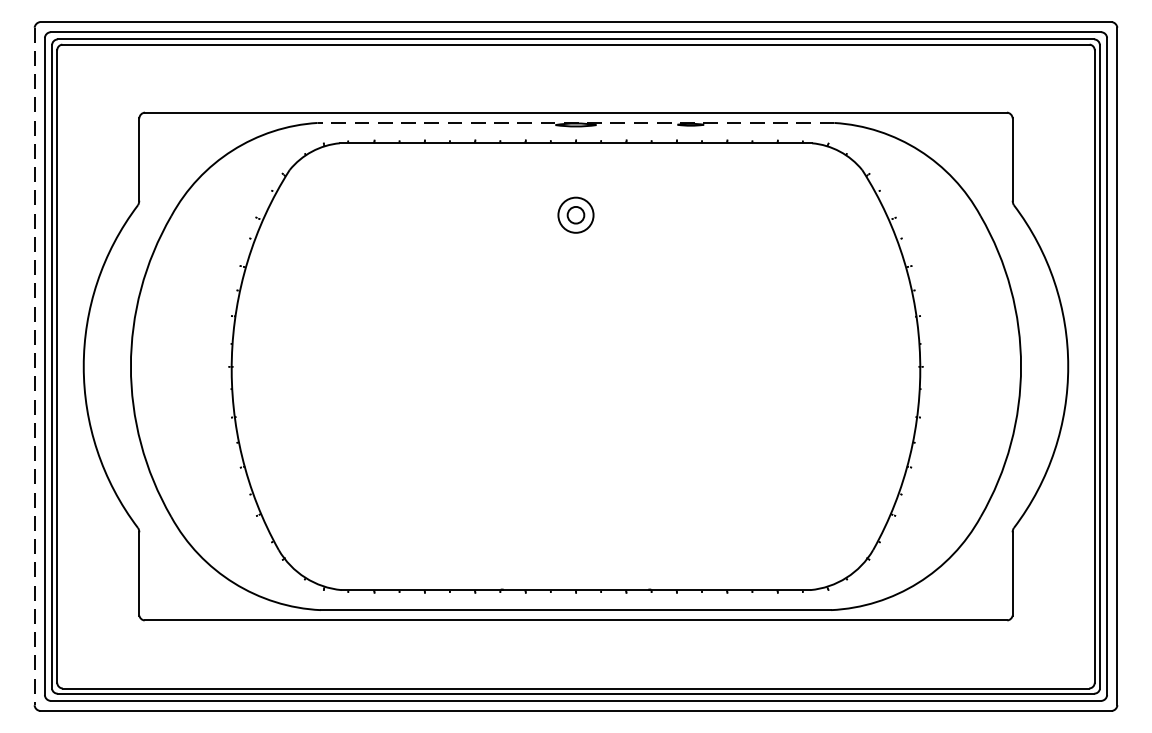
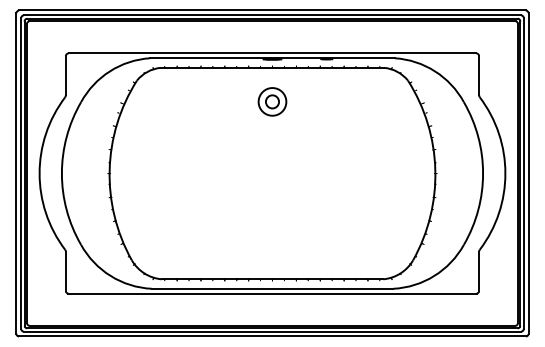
line: (576, 123) -> (272, 58), dashed -> solid
part: (576, 214) -> (272, 101), size x1.67
line: (34, 368) -> (16, 174), dashed -> solid

